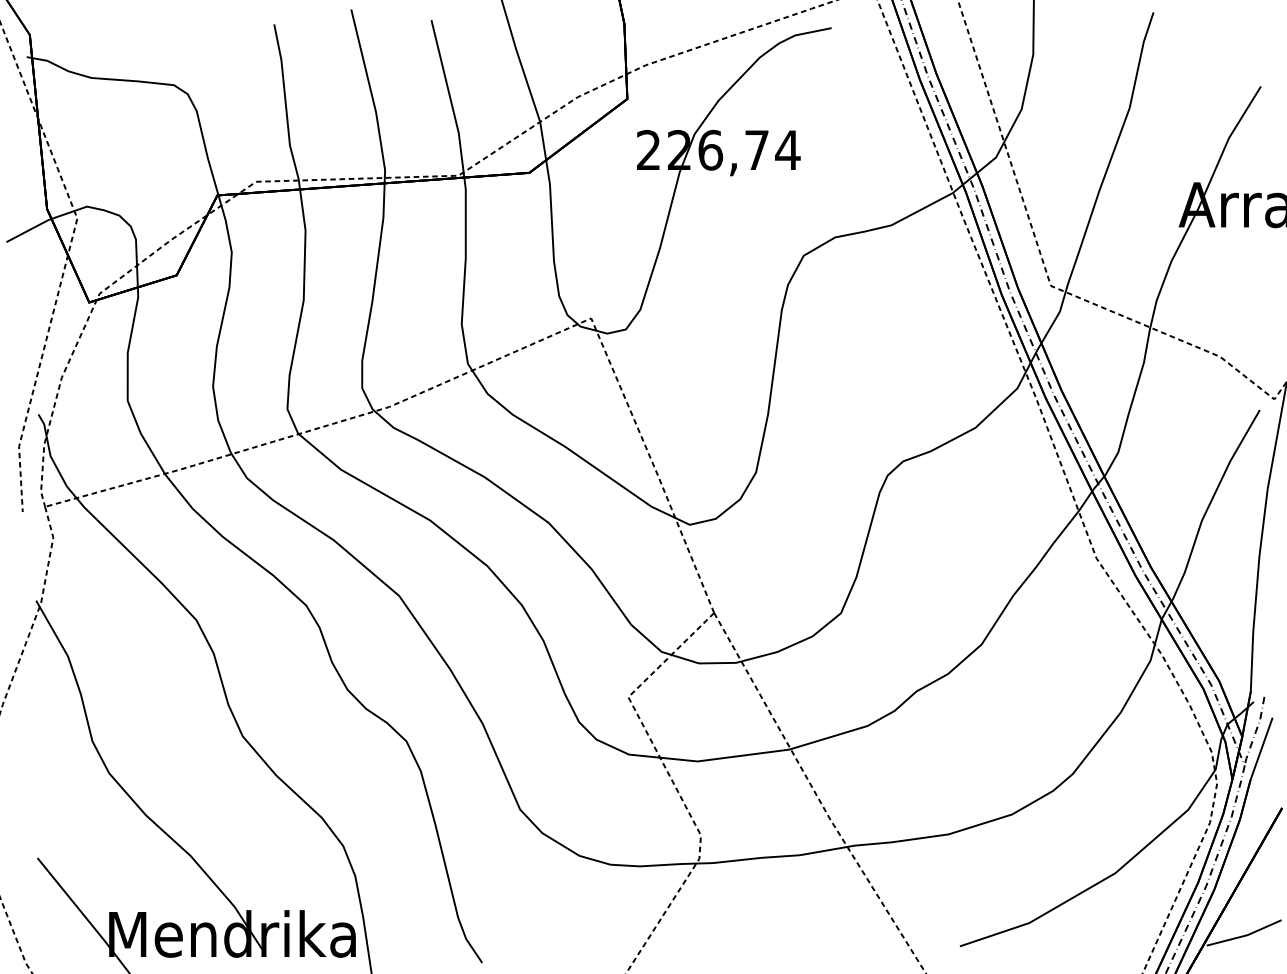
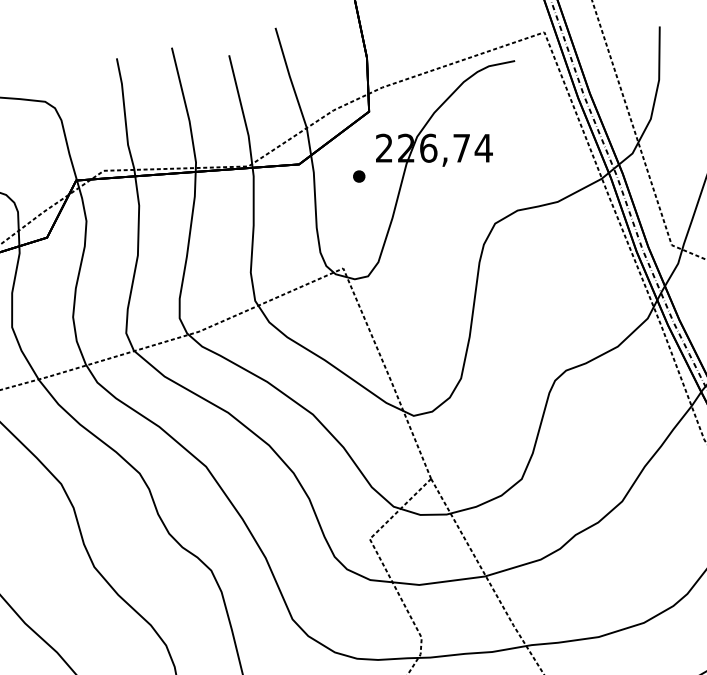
part: (613, 189) -> (359, 176), added

